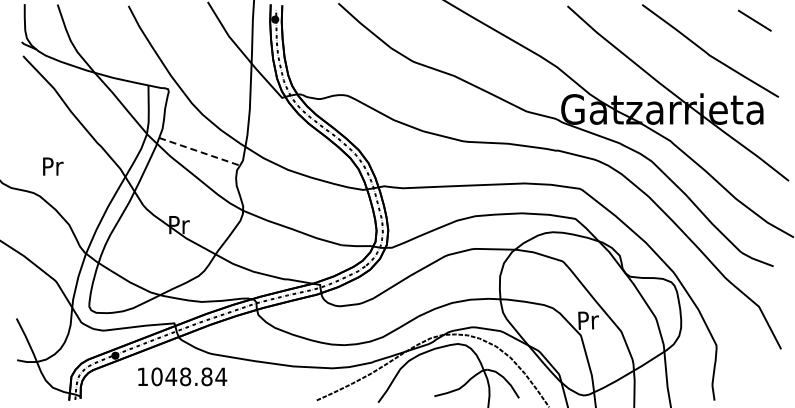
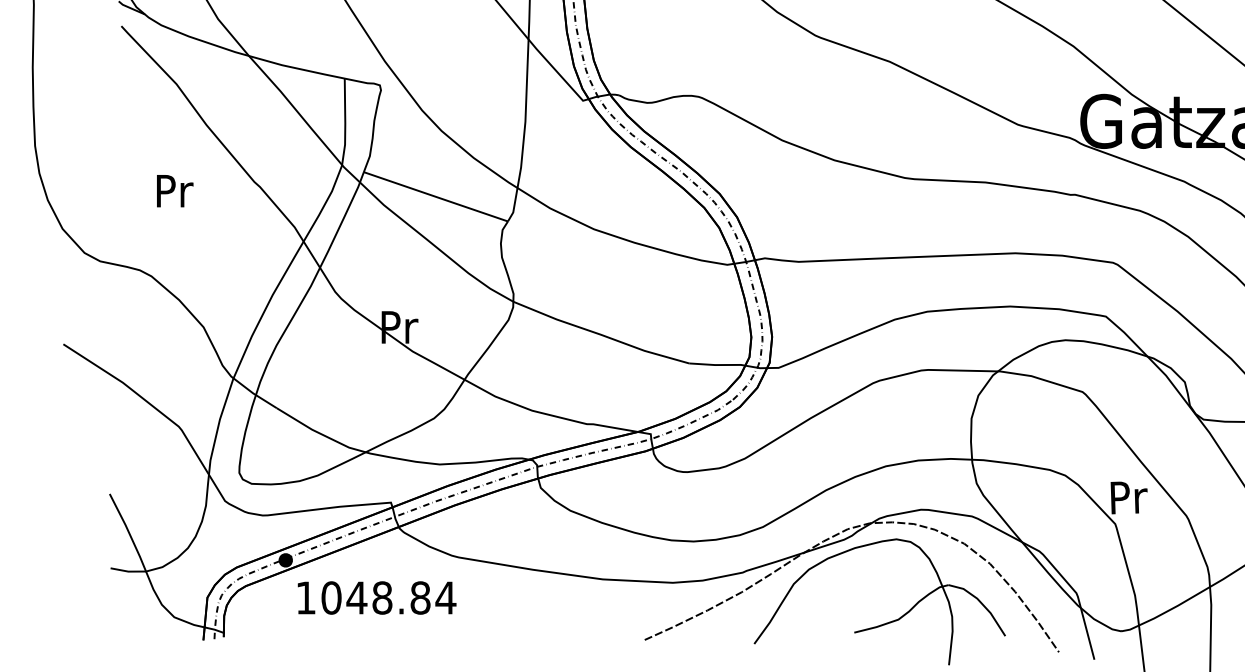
line: (199, 151) -> (435, 196), dashed -> solid
text: (53, 166) -> (175, 190), moved
text: (182, 376) -> (376, 597), moved

